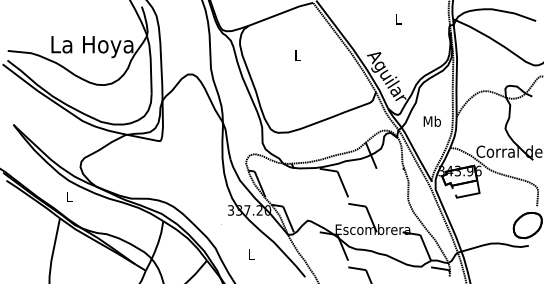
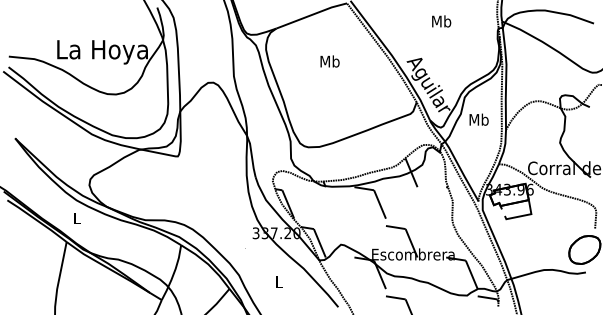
text: (398, 19) -> (441, 21), L -> Mb
text: (297, 55) -> (329, 61), L -> Mb
text: (431, 121) -> (478, 119), moved

